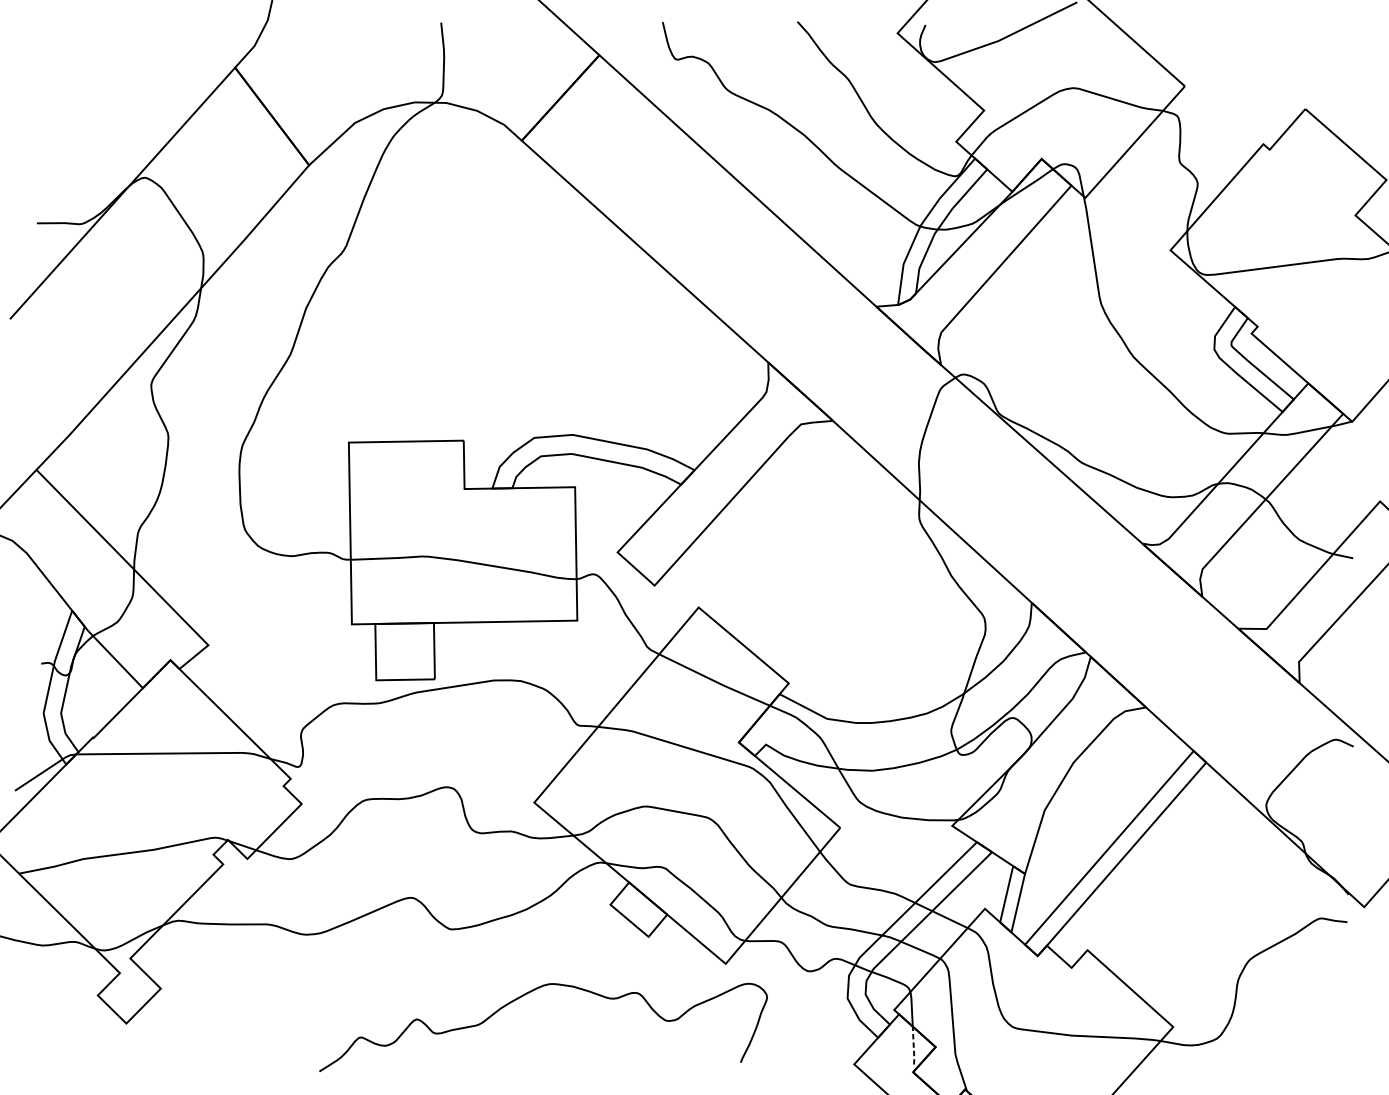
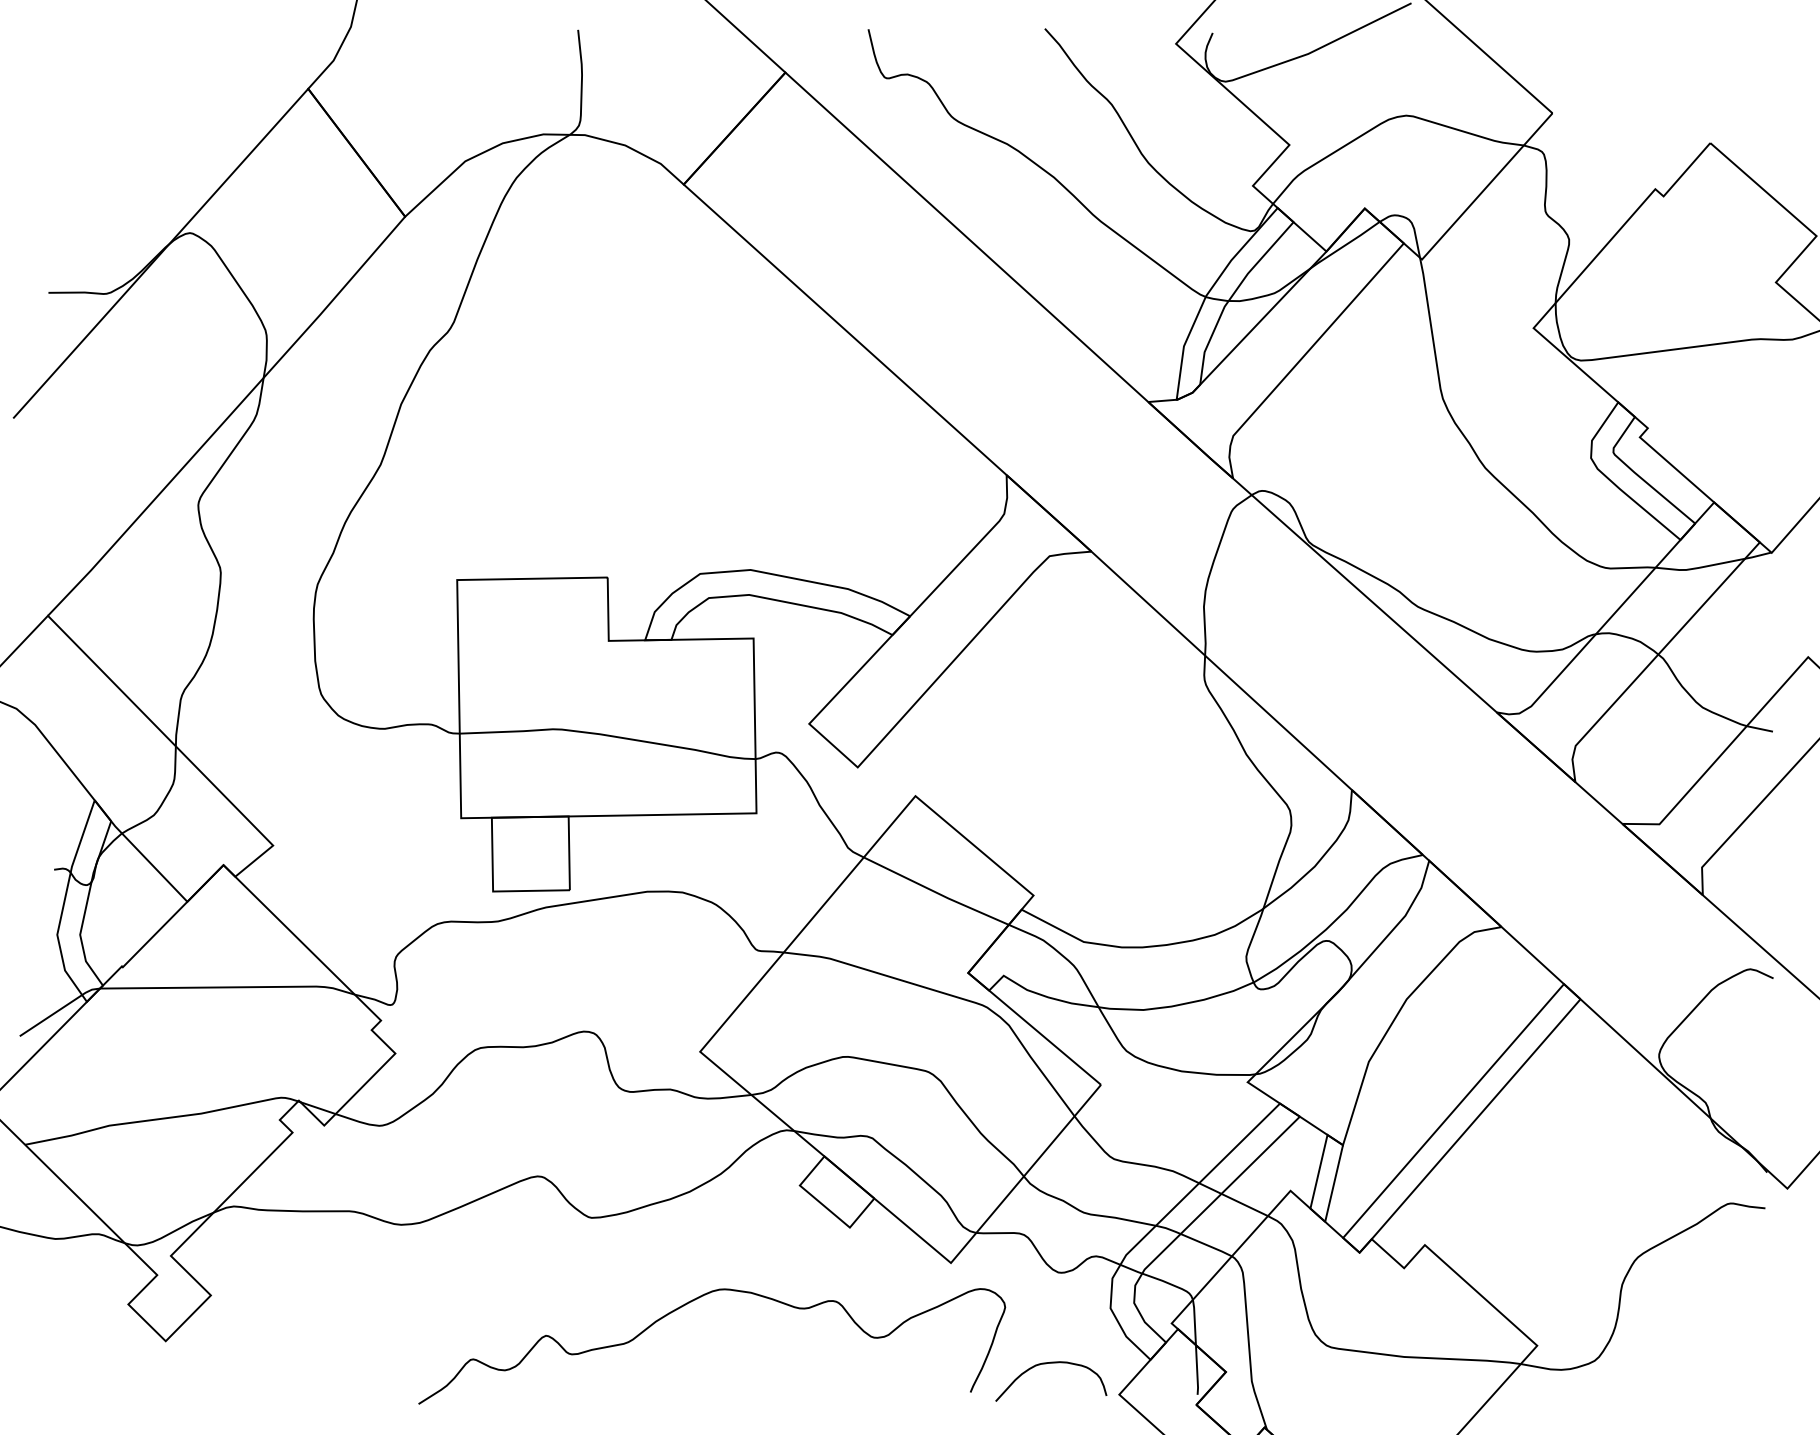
curve: (798, 1041) -> (1046, 1364), added
line: (913, 1045) -> (1197, 1370), dashed -> solid

